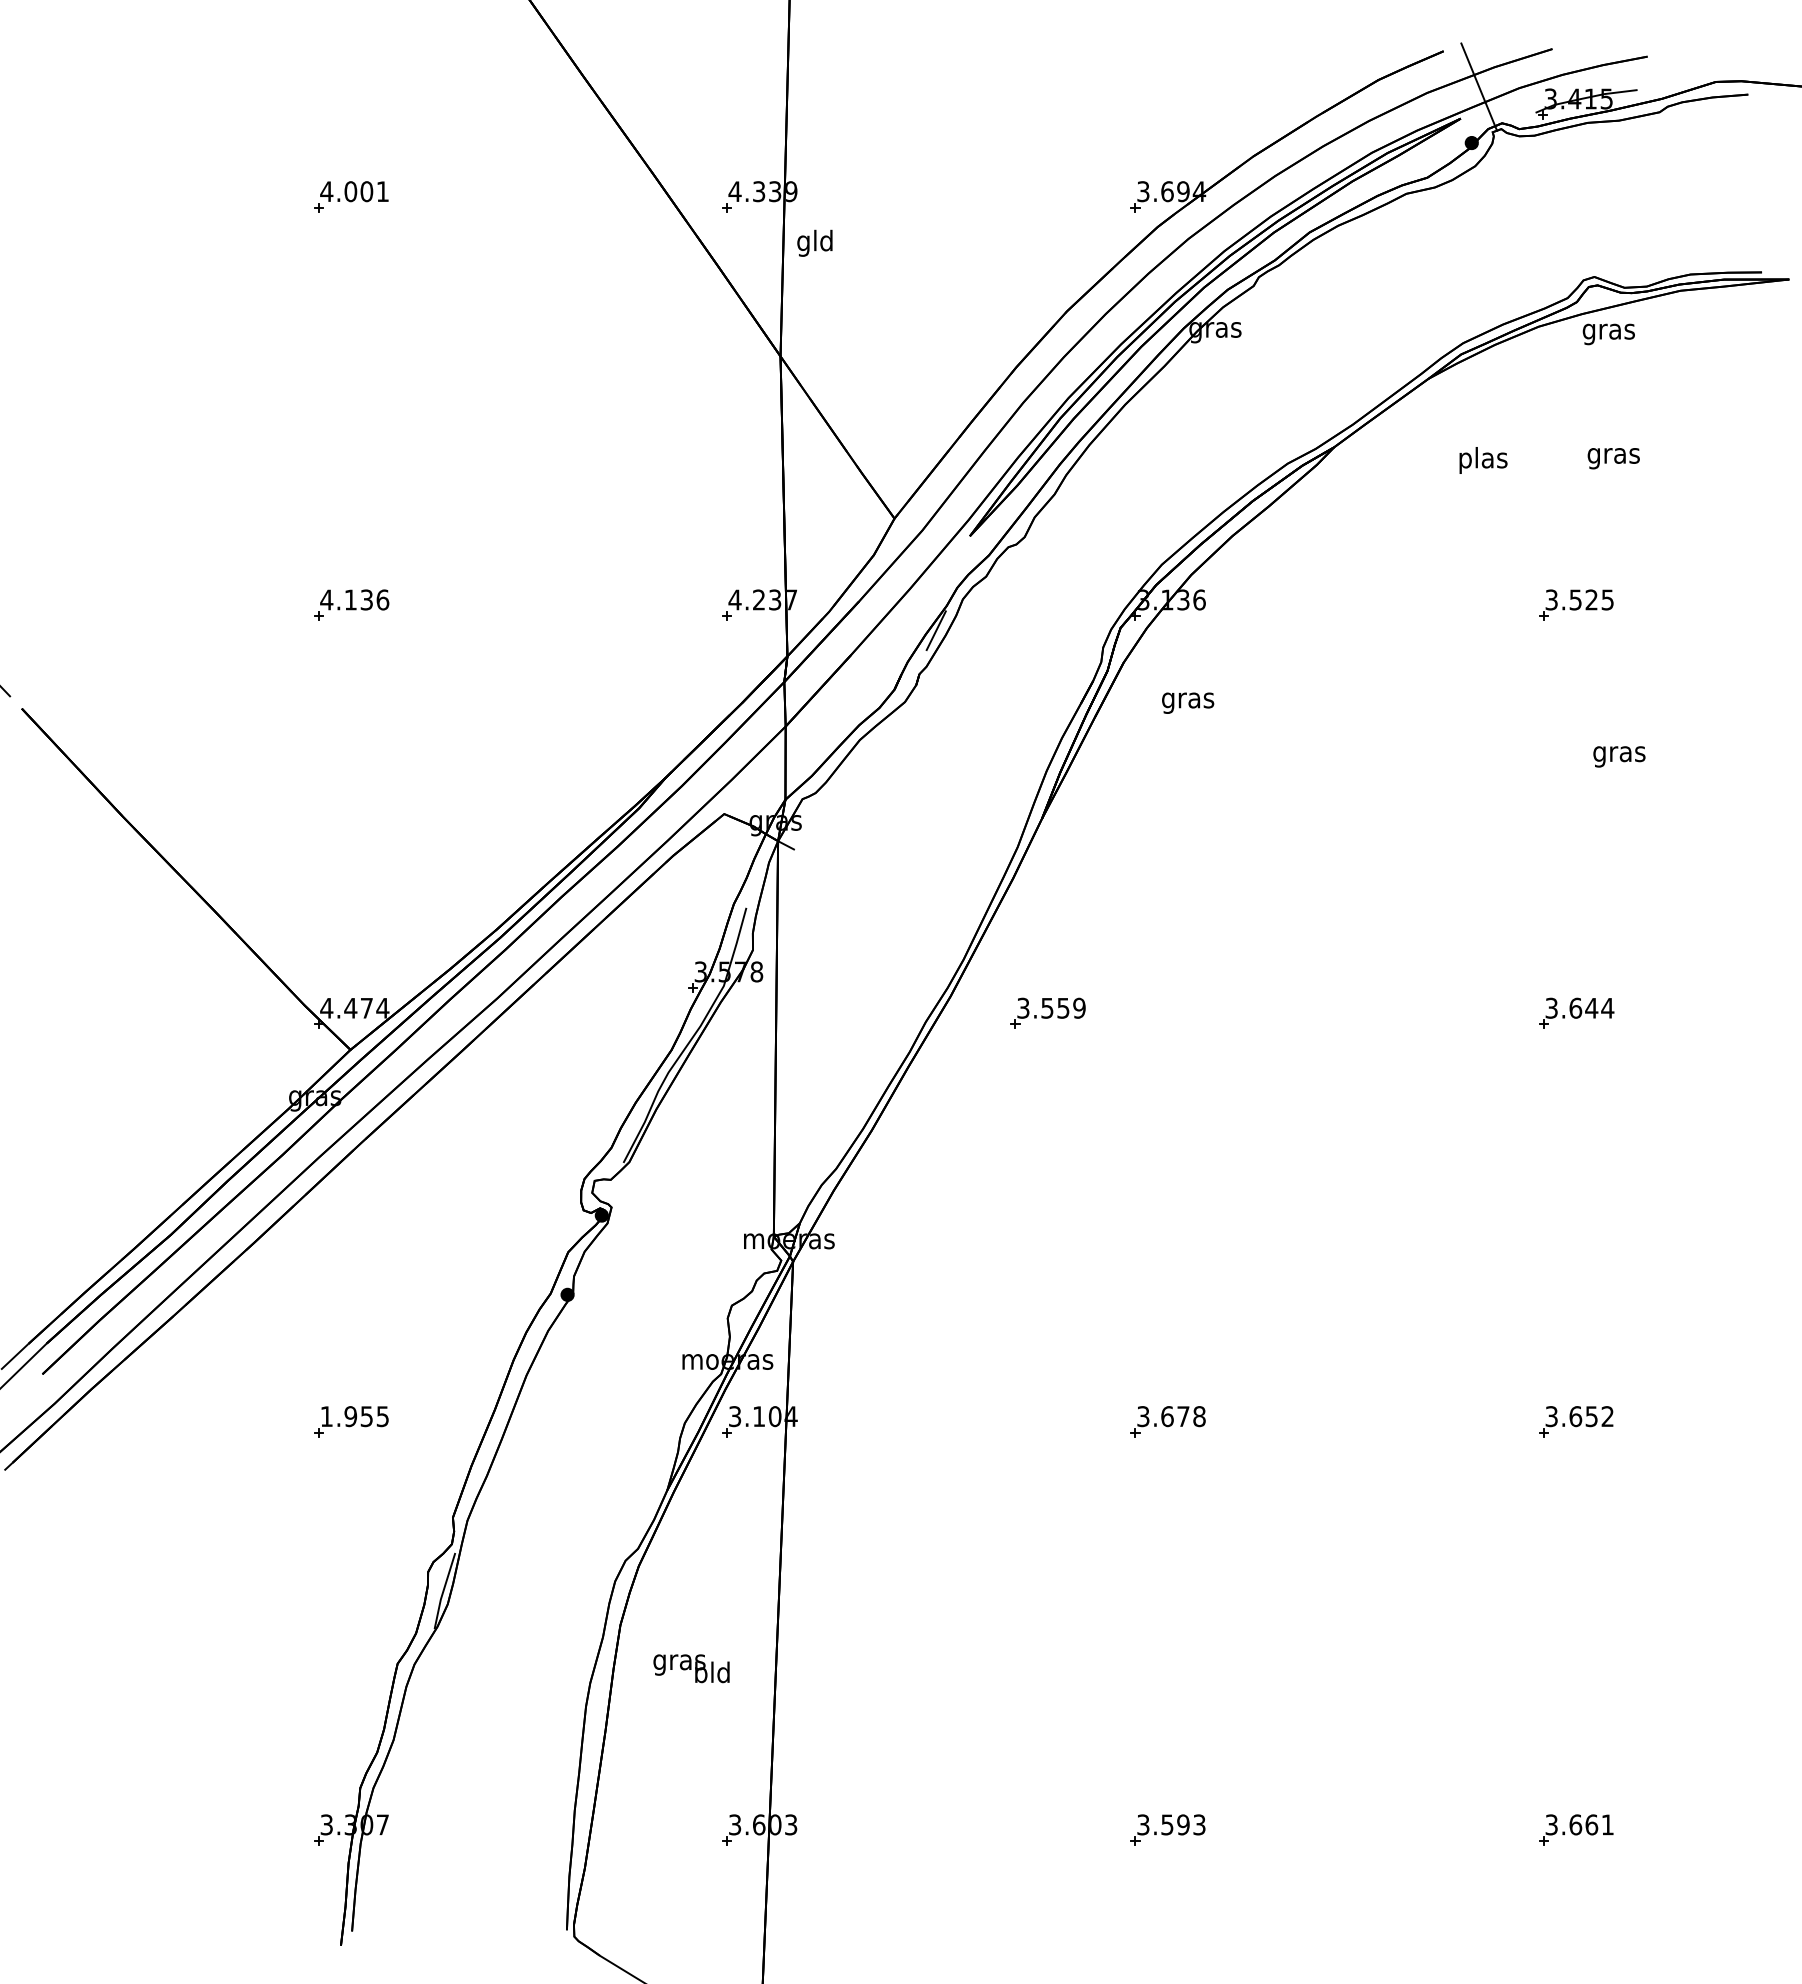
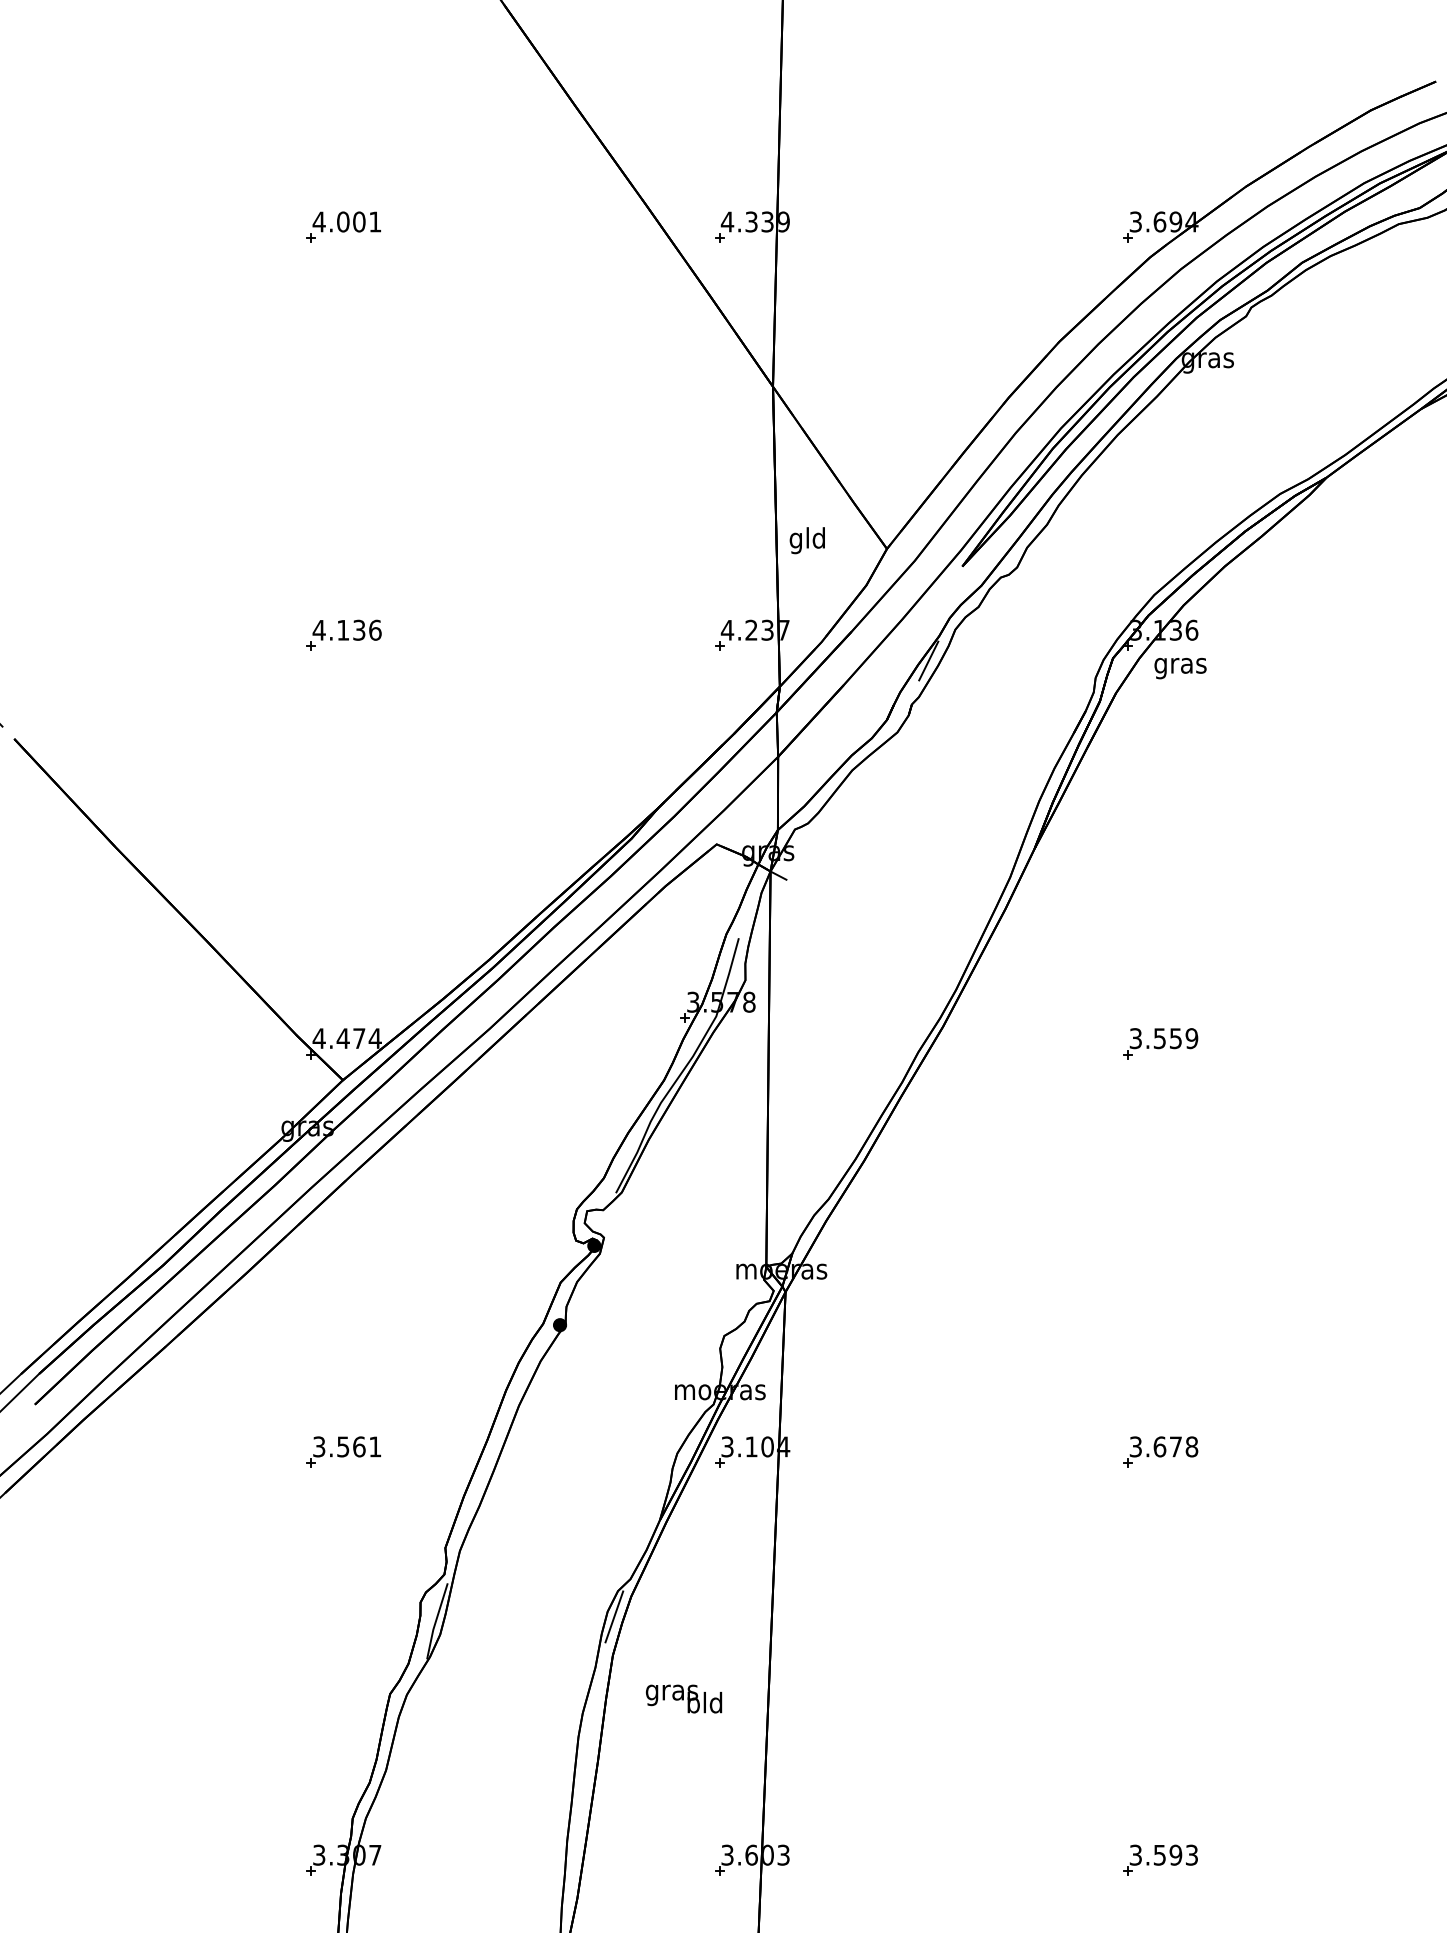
text: (814, 242) -> (806, 539), moved
text: (1188, 702) -> (1180, 667), moved
part: (1047, 1012) -> (1159, 1042), moved
text: (354, 1416) -> (346, 1446), 1.955 -> 3.561
line: (621, 1586) -> (613, 1616), added

